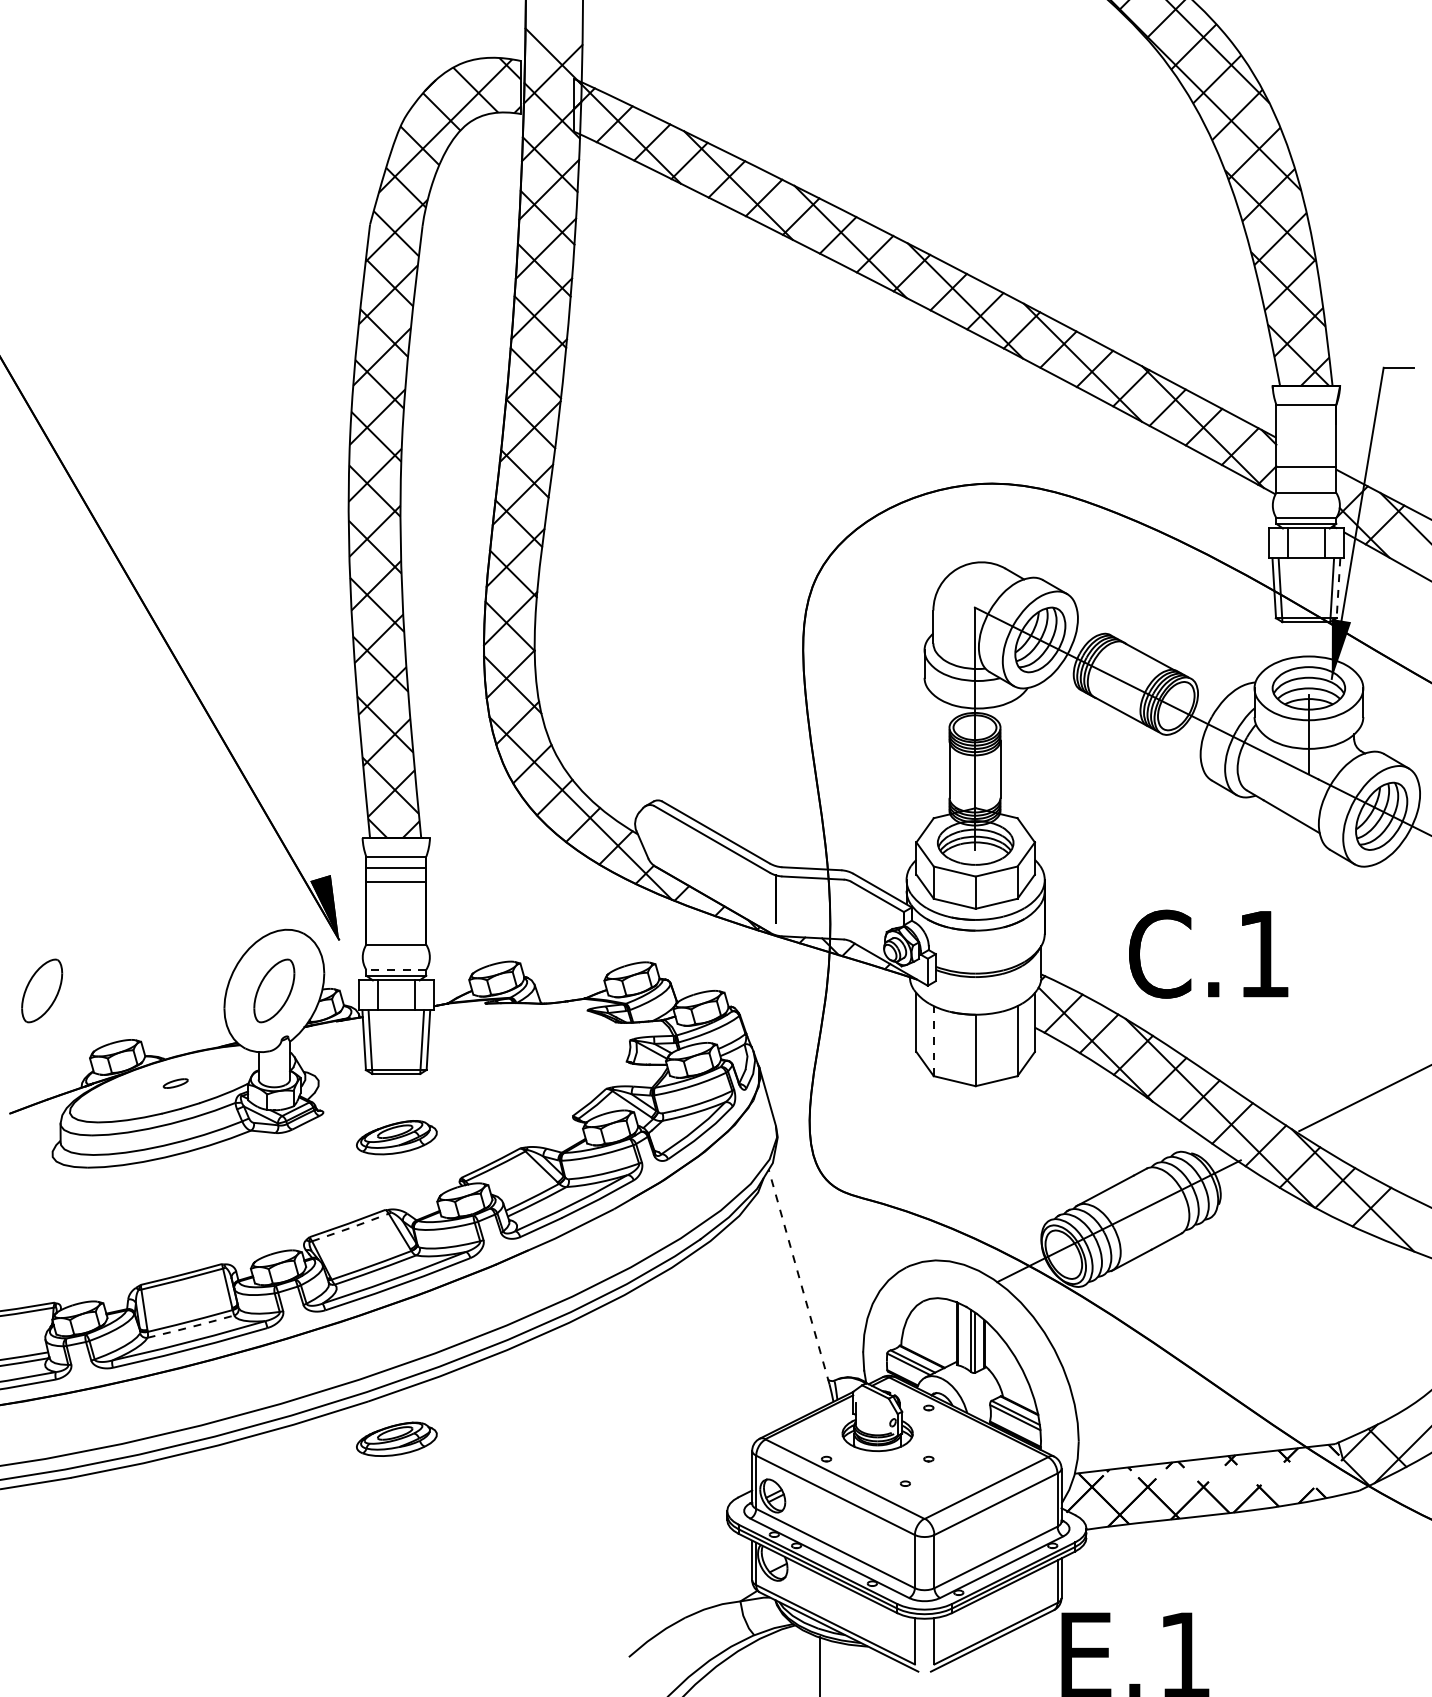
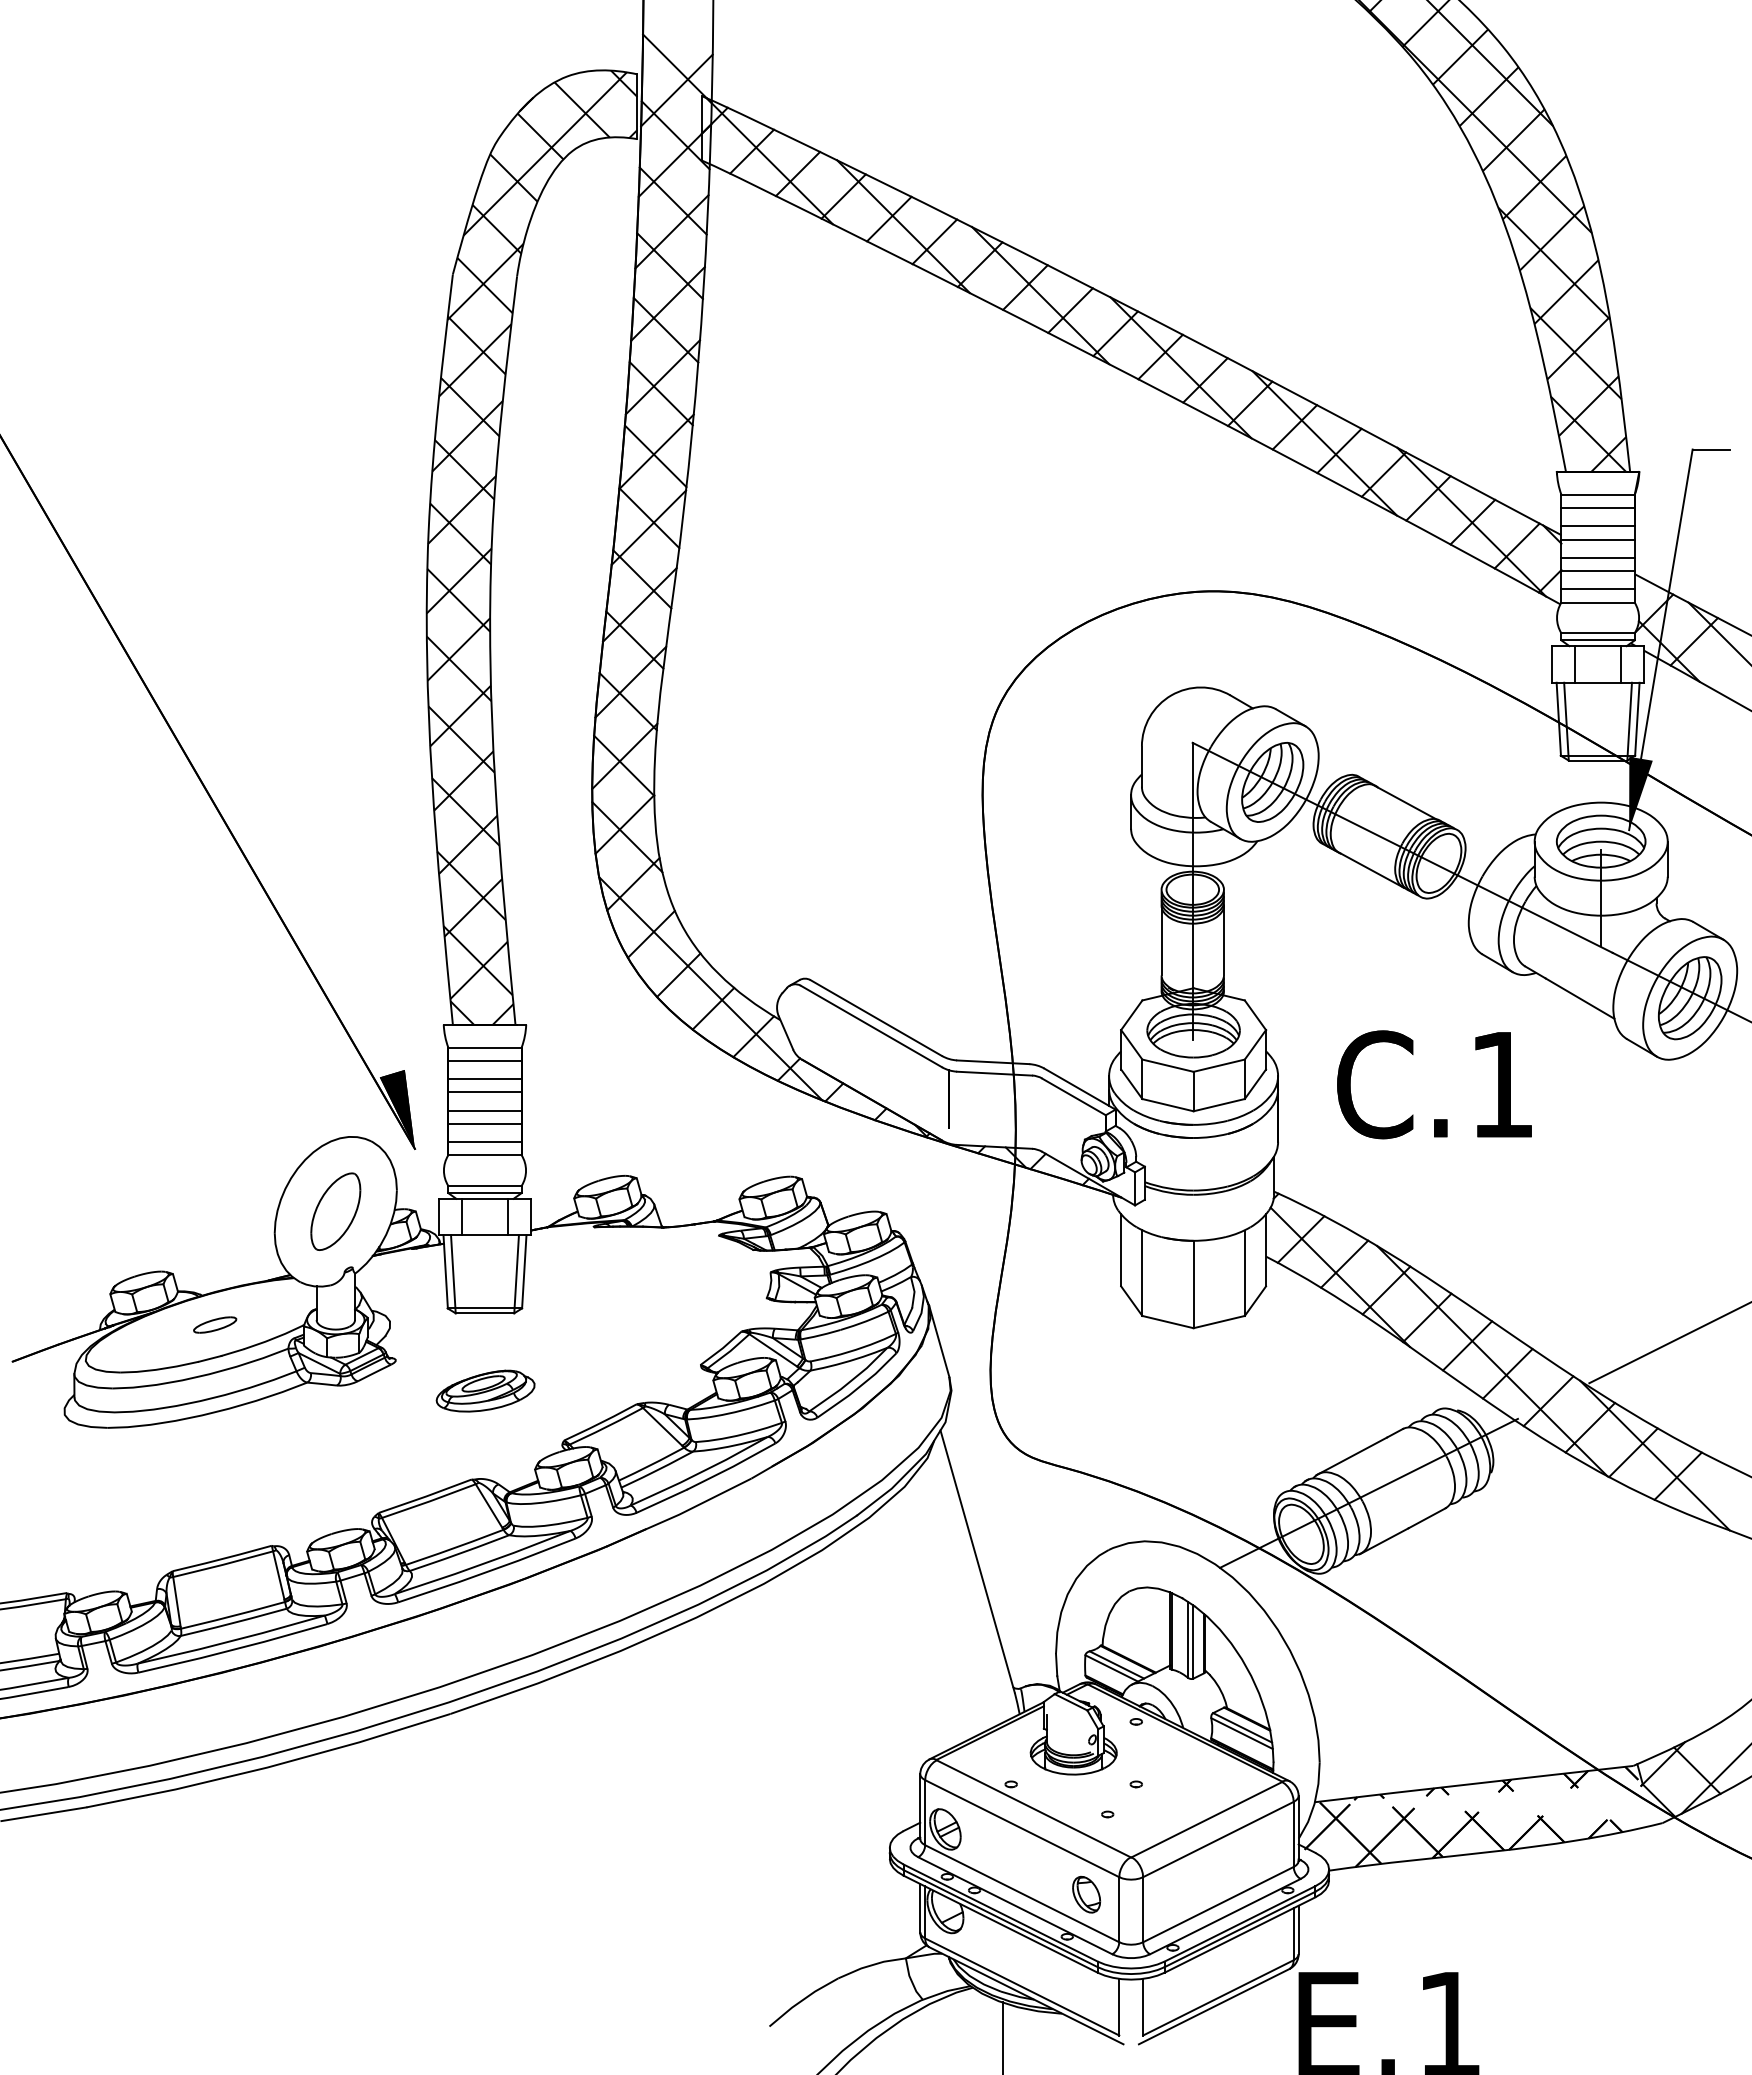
line: (1305, 415) -> (1597, 507), added
line: (1305, 430) -> (1597, 526), added
line: (1305, 441) -> (1597, 539), added
line: (1305, 456) -> (1597, 557), added
line: (1305, 482) -> (1597, 589), added
line: (1338, 588) -> (1637, 719), dashed -> solid
line: (395, 893) -> (484, 1092), added
line: (395, 908) -> (484, 1110), added
line: (395, 918) -> (484, 1123), added
line: (395, 934) -> (484, 1142), added
text: (1208, 953) -> (1434, 1084), moved
line: (395, 969) -> (484, 1185), dashed -> solid
part: (41, 990) -> (51, 1211), removed
line: (933, 1041) -> (1142, 1273), dashed -> solid
part: (175, 1083) -> (215, 1324), size x1.43
line: (351, 1227) -> (430, 1501), dashed -> solid
line: (798, 1276) -> (977, 1561), dashed -> solid
line: (191, 1326) -> (234, 1622), dashed -> solid
part: (396, 1438) -> (485, 1759), removed
part: (888, 1549) -> (1086, 1894), added

